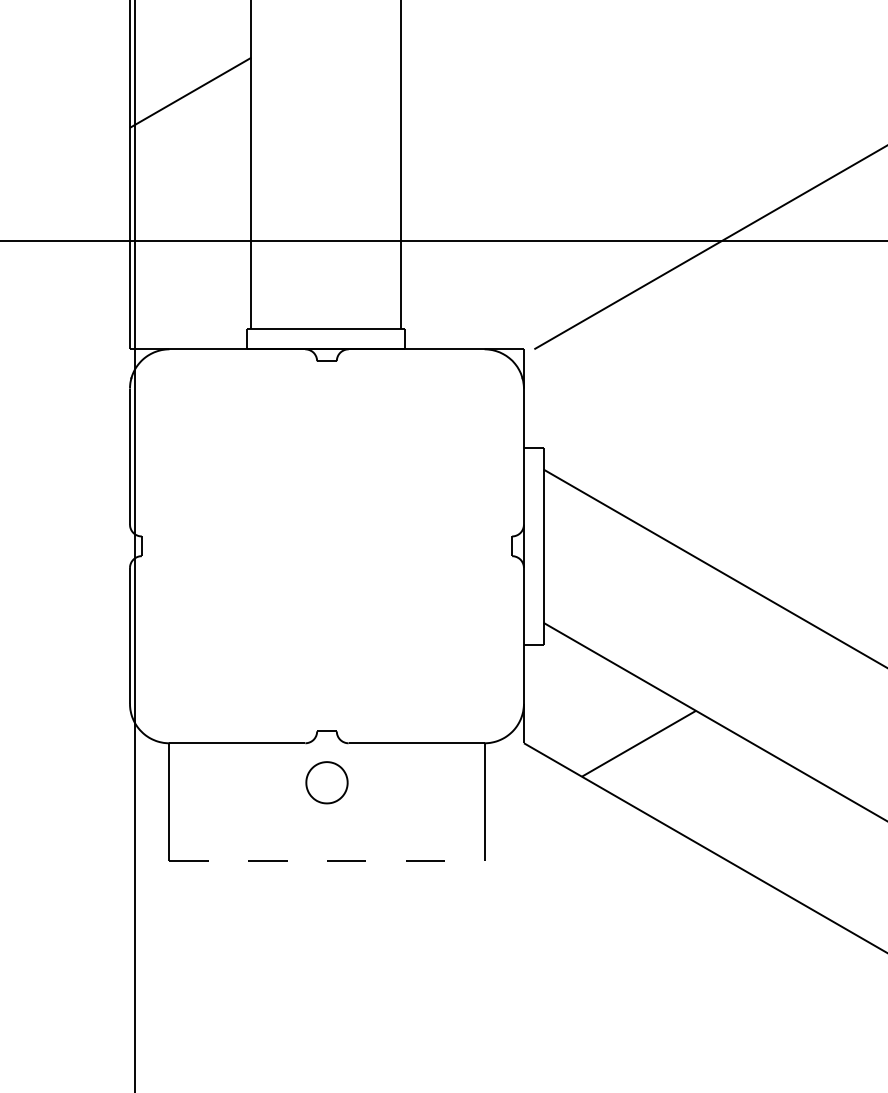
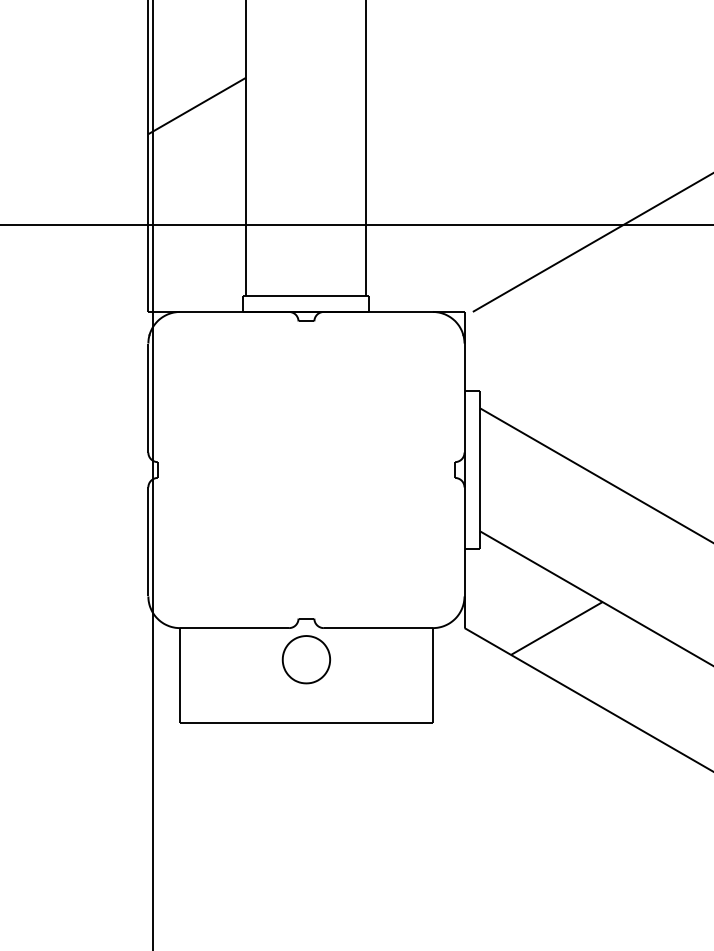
part: (327, 782) -> (306, 659), size x1.43
line: (327, 860) -> (306, 722), dashed -> solid

